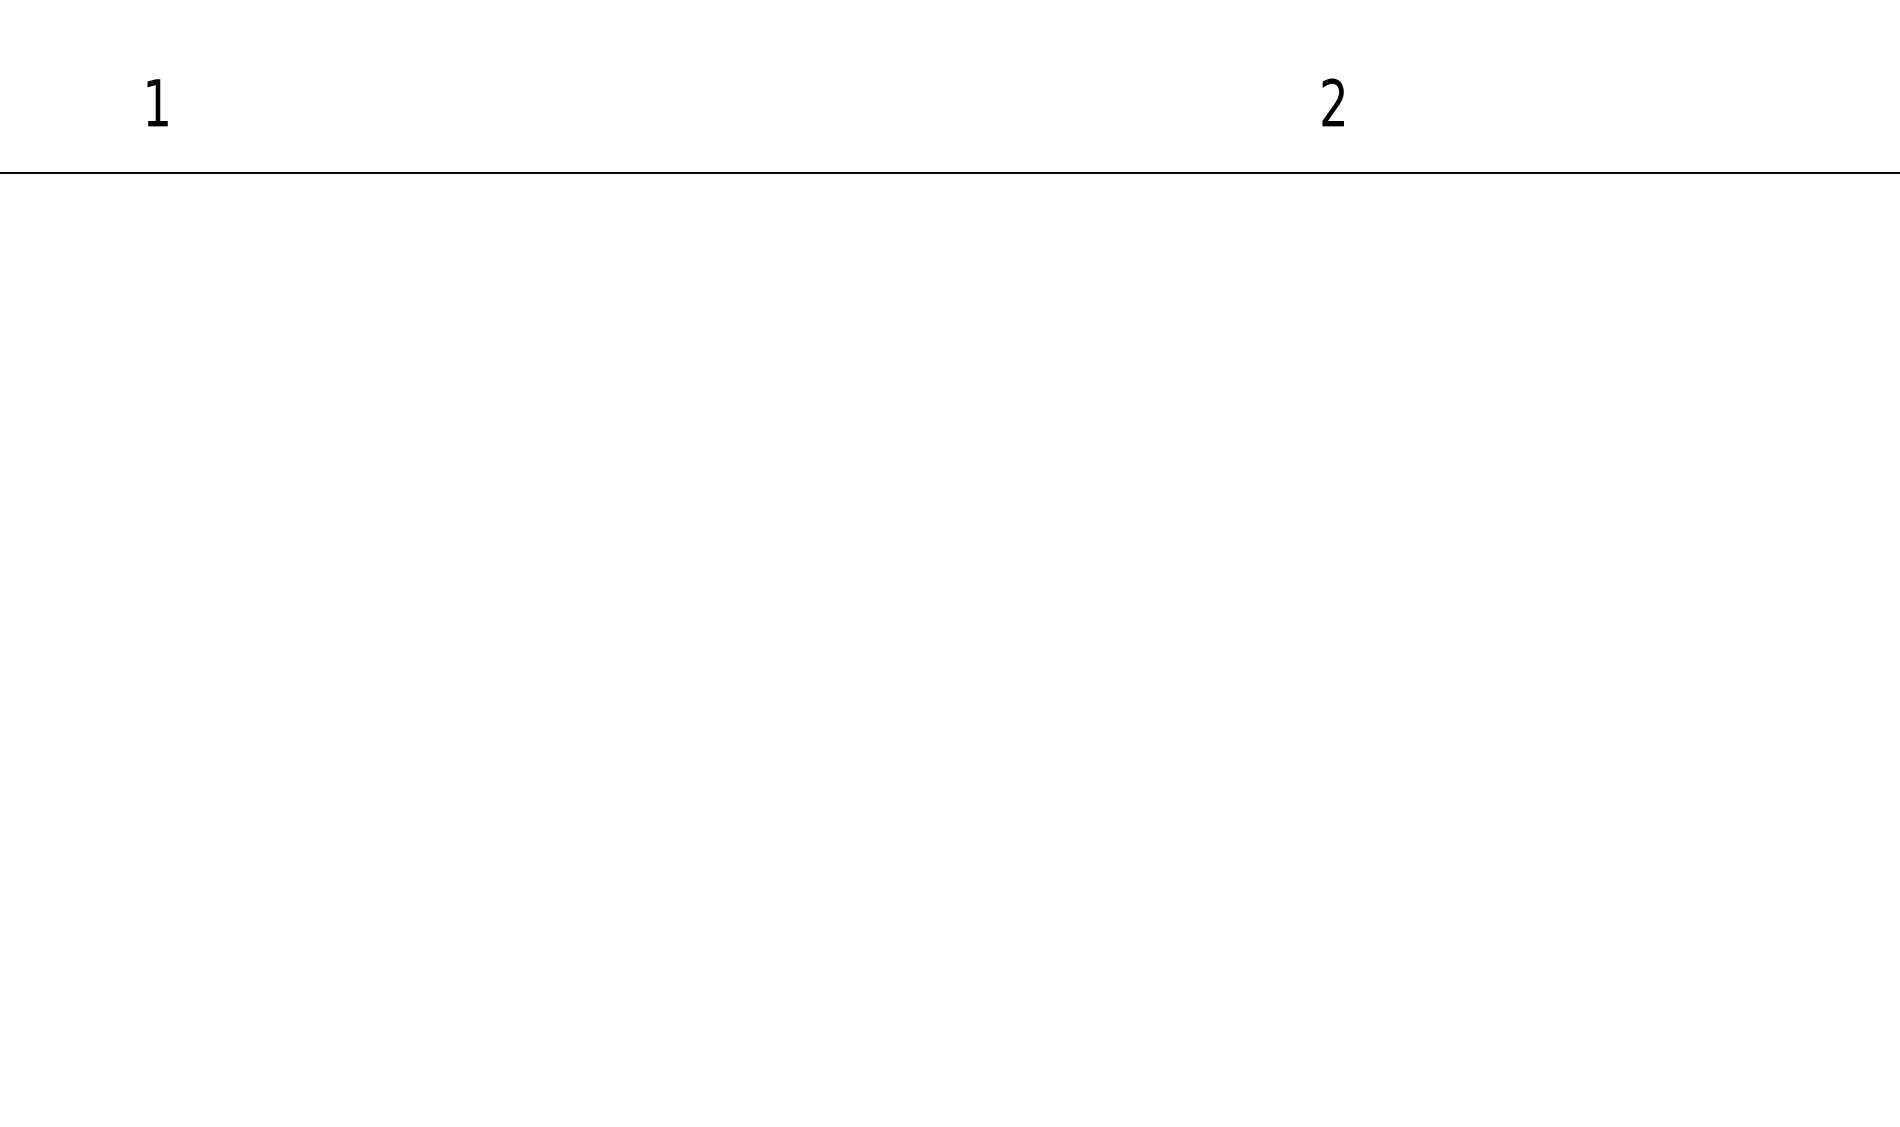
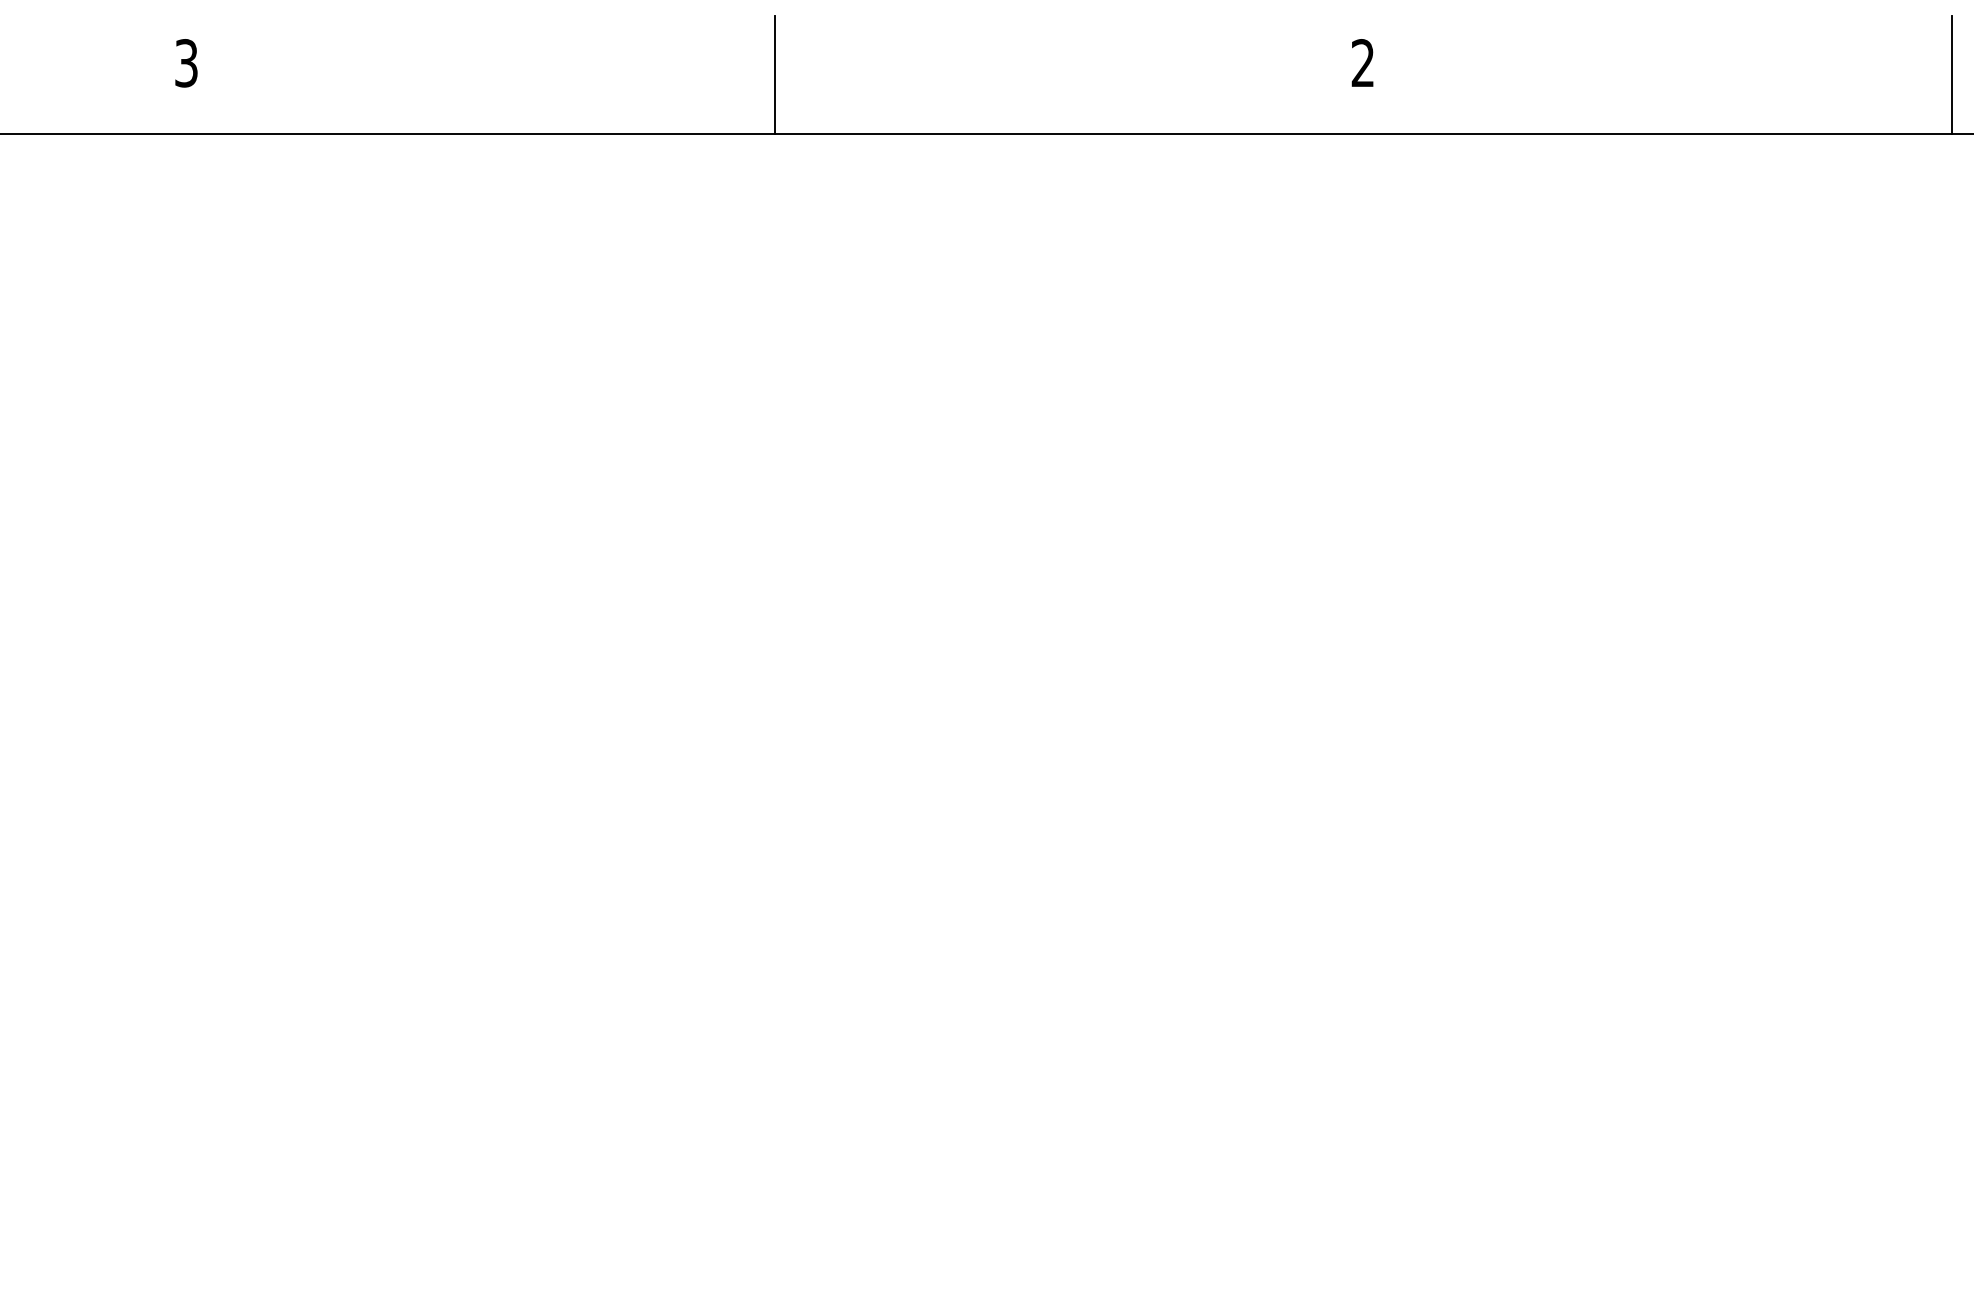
text: (157, 103) -> (186, 63), 1 -> 3
line: (745, 114) -> (774, 74), added

